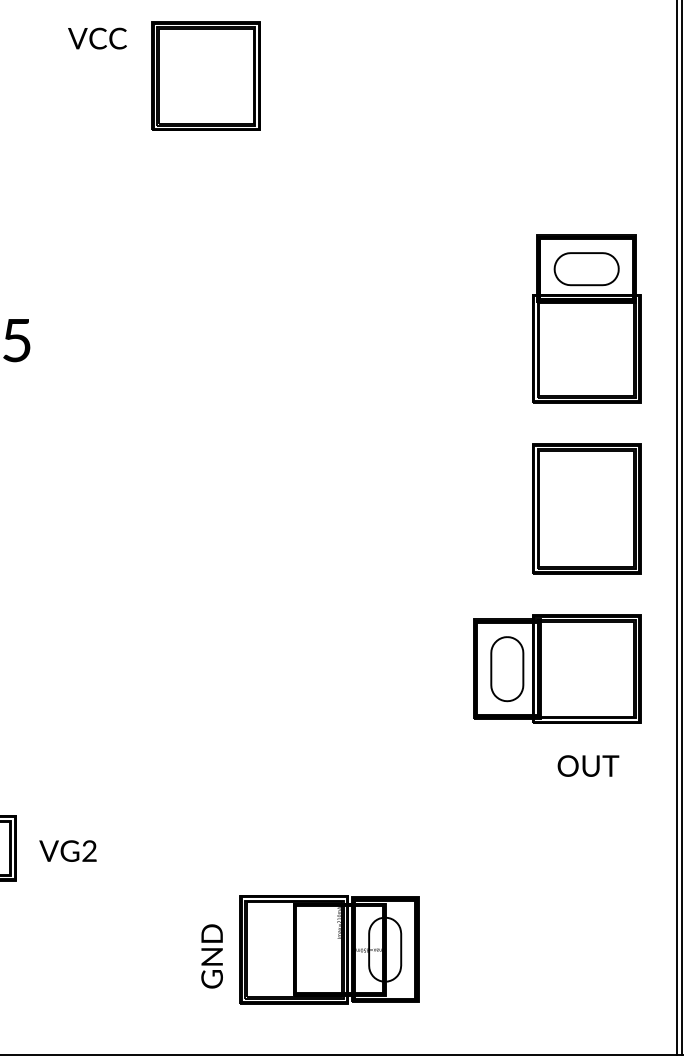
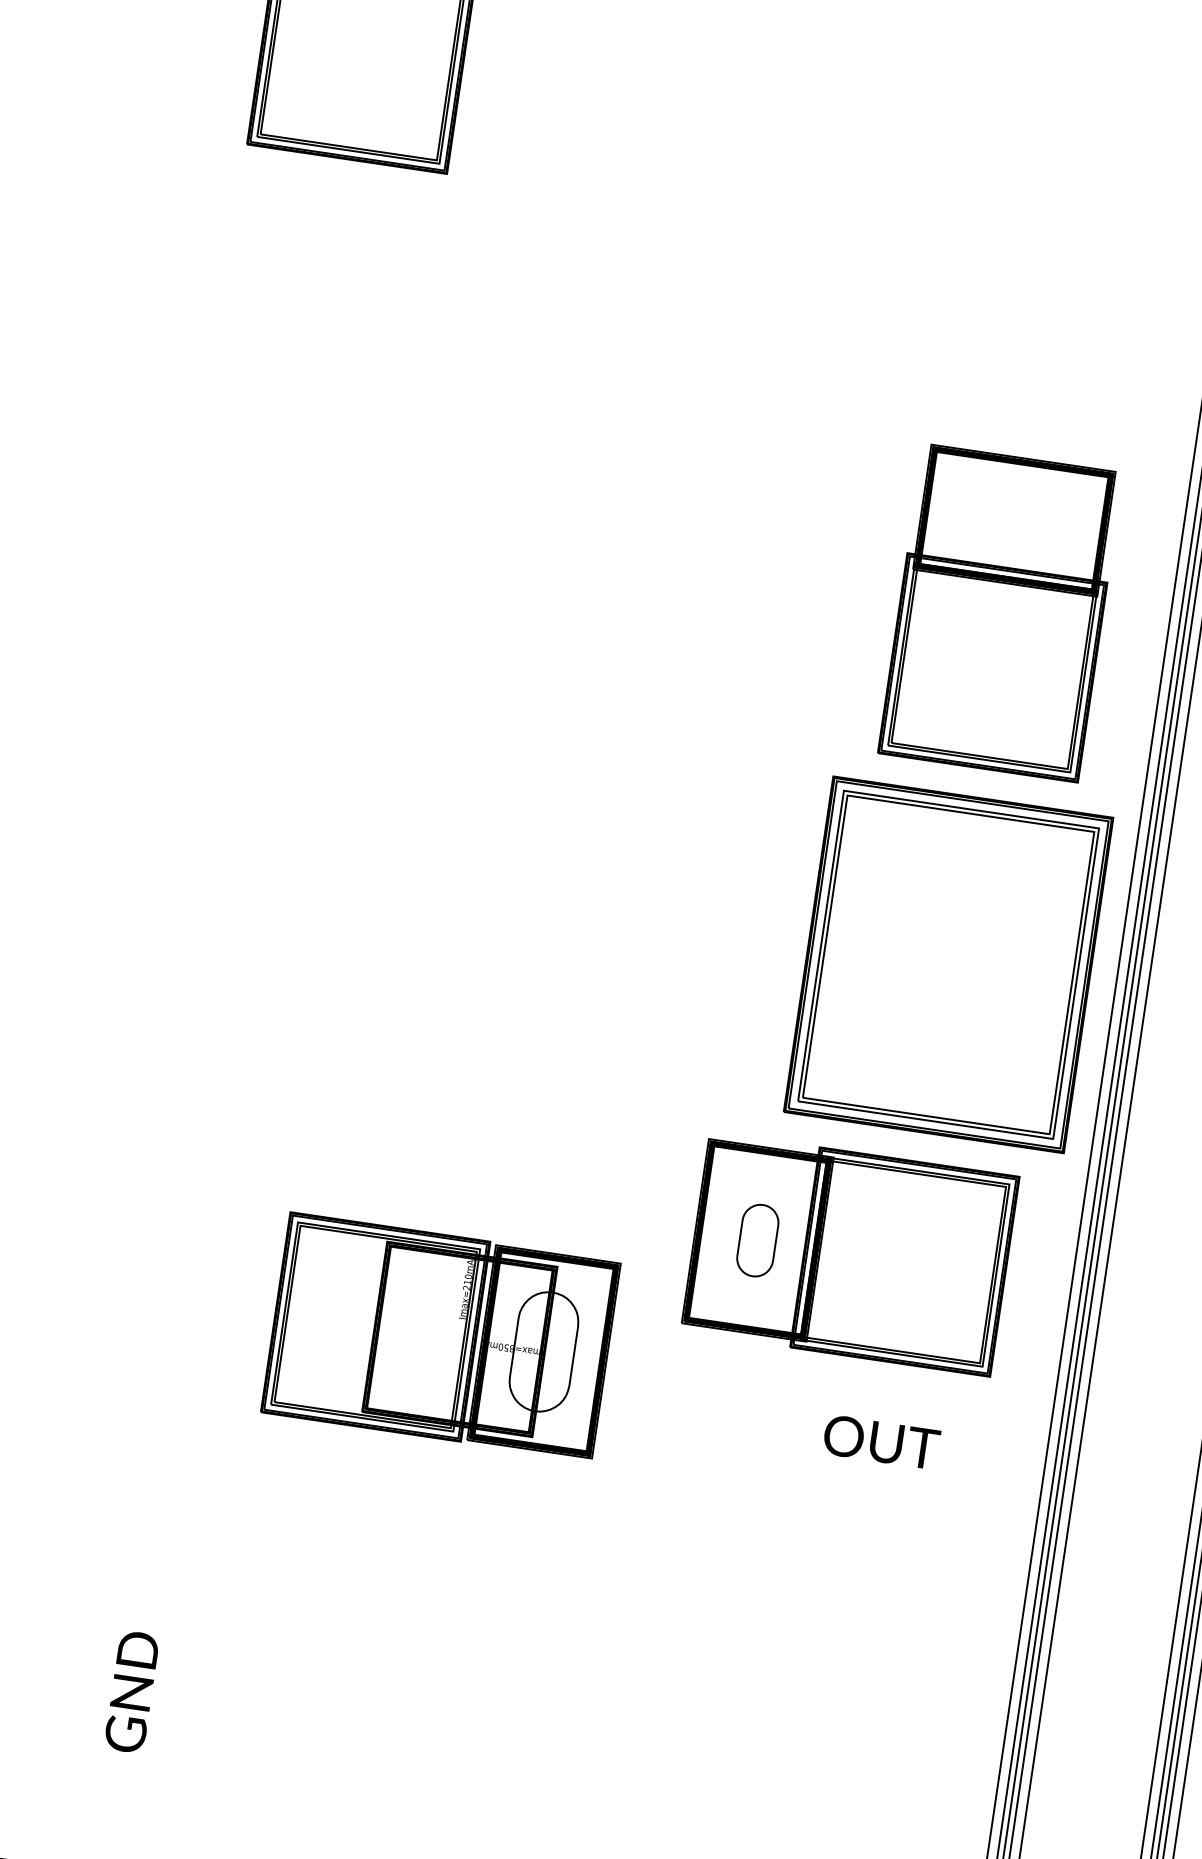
part: (586, 269) -> (1013, 521), removed
part: (586, 508) -> (948, 964), size x1.4
part: (507, 669) -> (757, 1241), size x0.6
part: (329, 949) -> (440, 1336), moved

